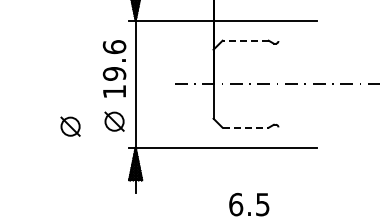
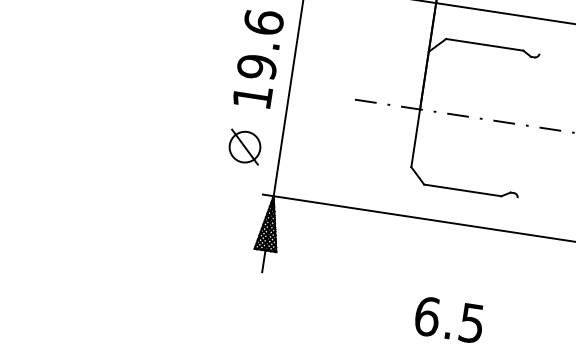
line: (245, 40) -> (484, 44), dashed -> solid
part: (70, 126) -> (170, 144), removed
line: (246, 127) -> (464, 190), dashed -> solid

